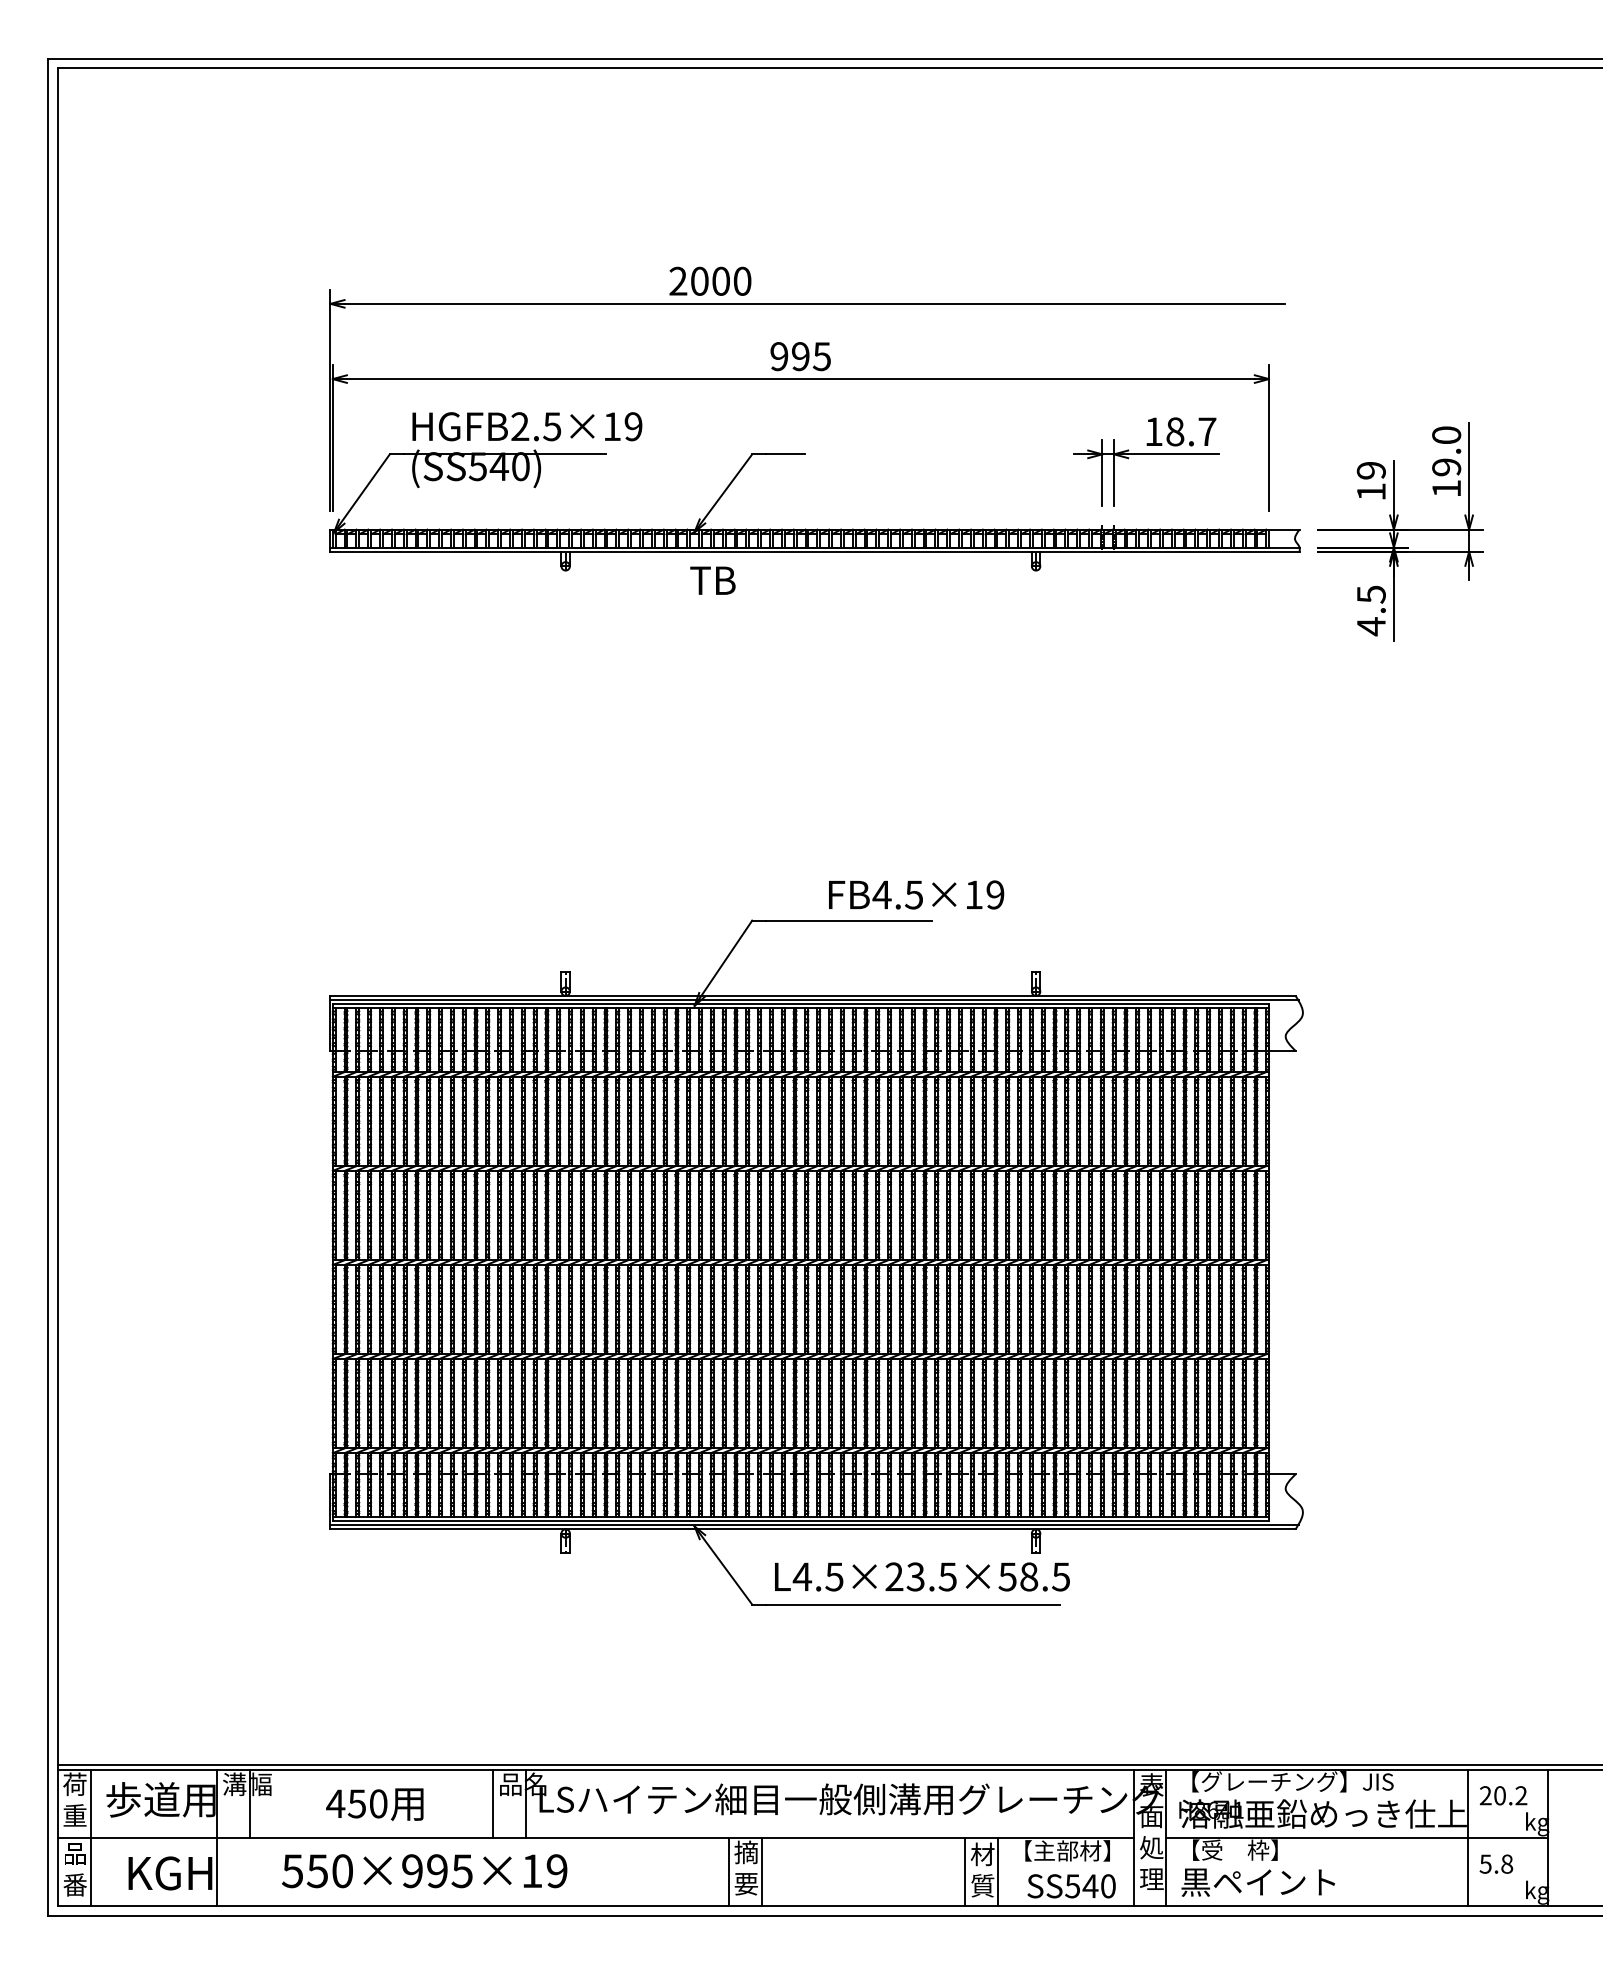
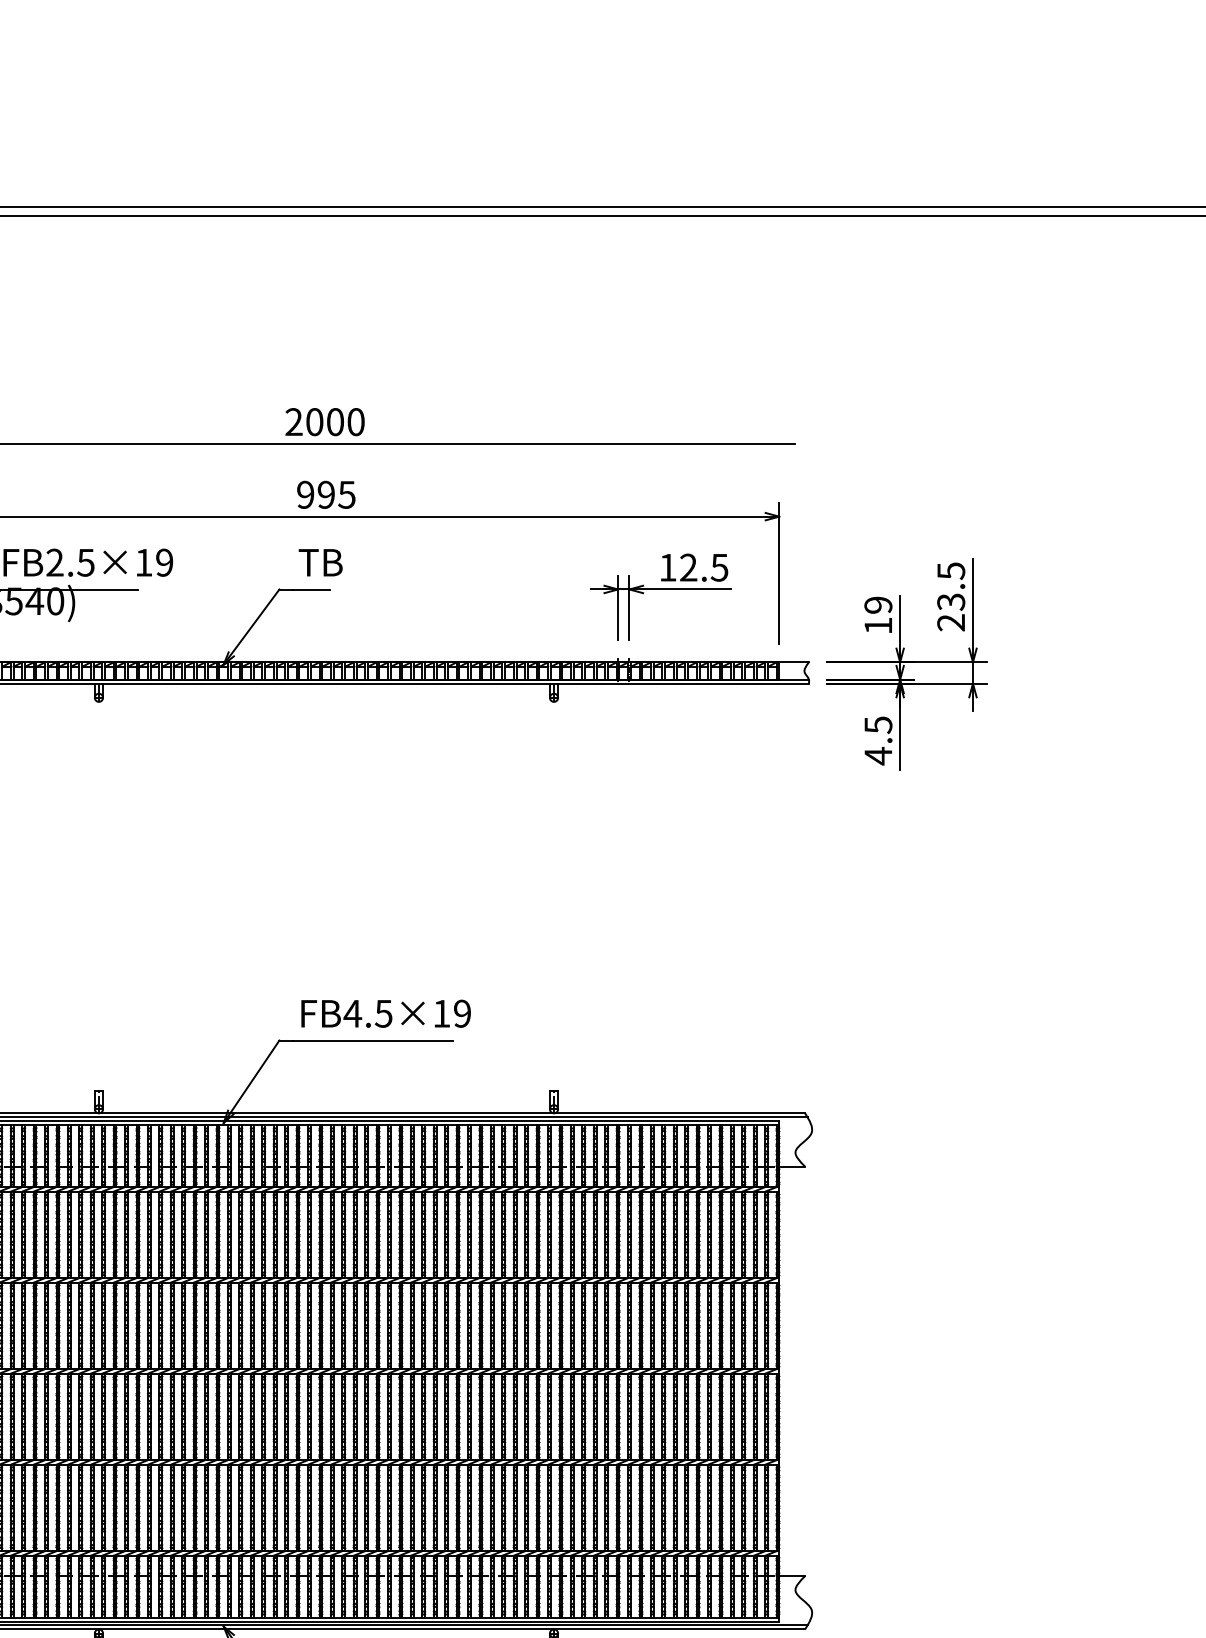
text: (710, 280) -> (325, 421), moved
text: (1191, 431) -> (704, 567), 18.7 -> 12.5
text: (1446, 461) -> (951, 596), 19.0 -> 23.5
text: (712, 580) -> (320, 562), moved
text: (916, 894) -> (386, 1013), moved

